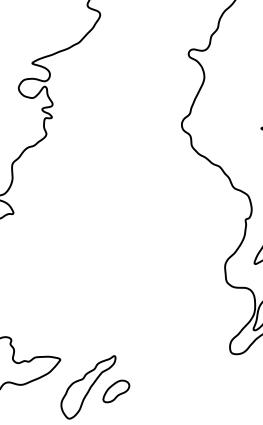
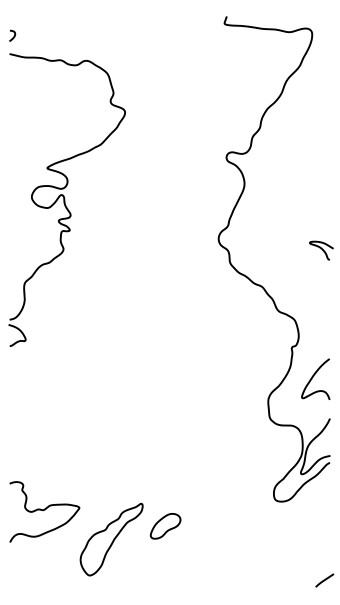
part: (116, 391) -> (165, 526), moved

